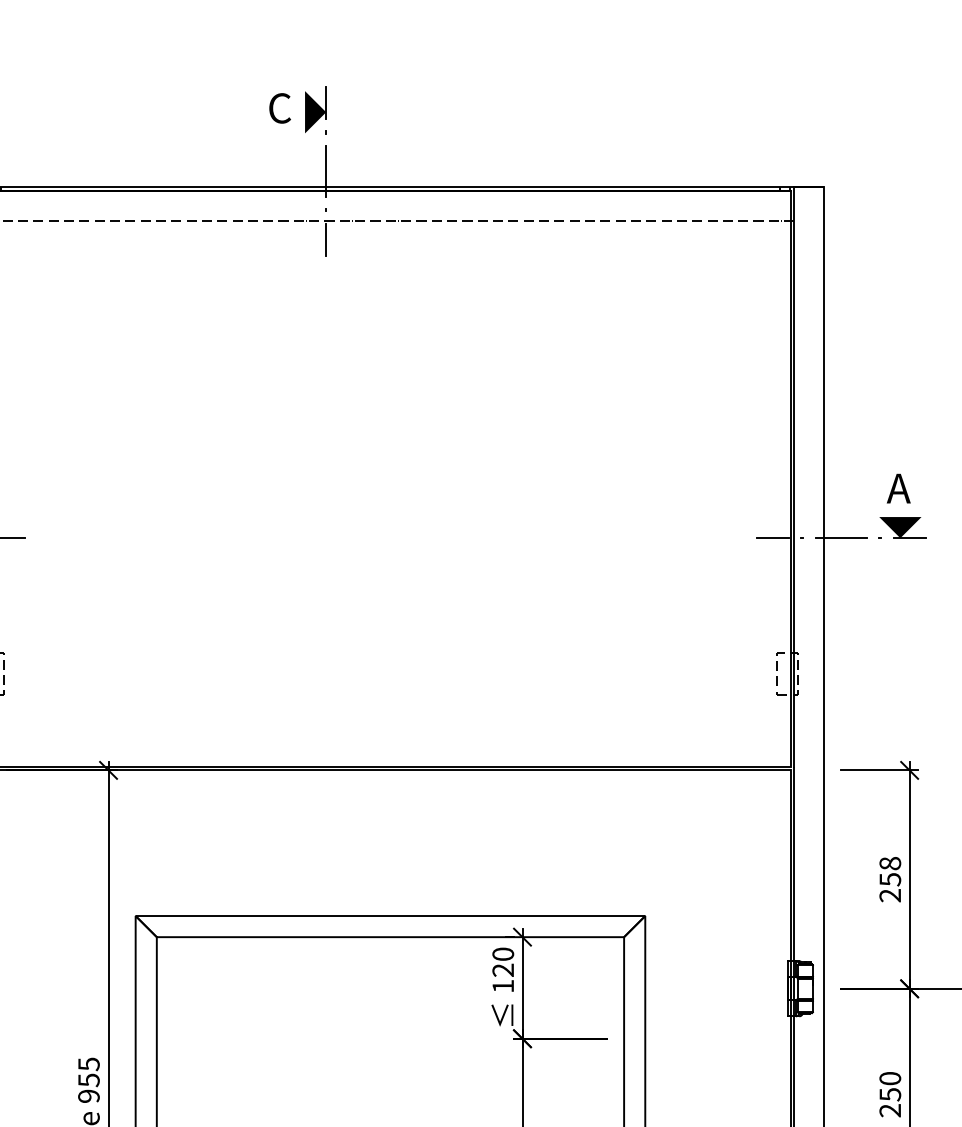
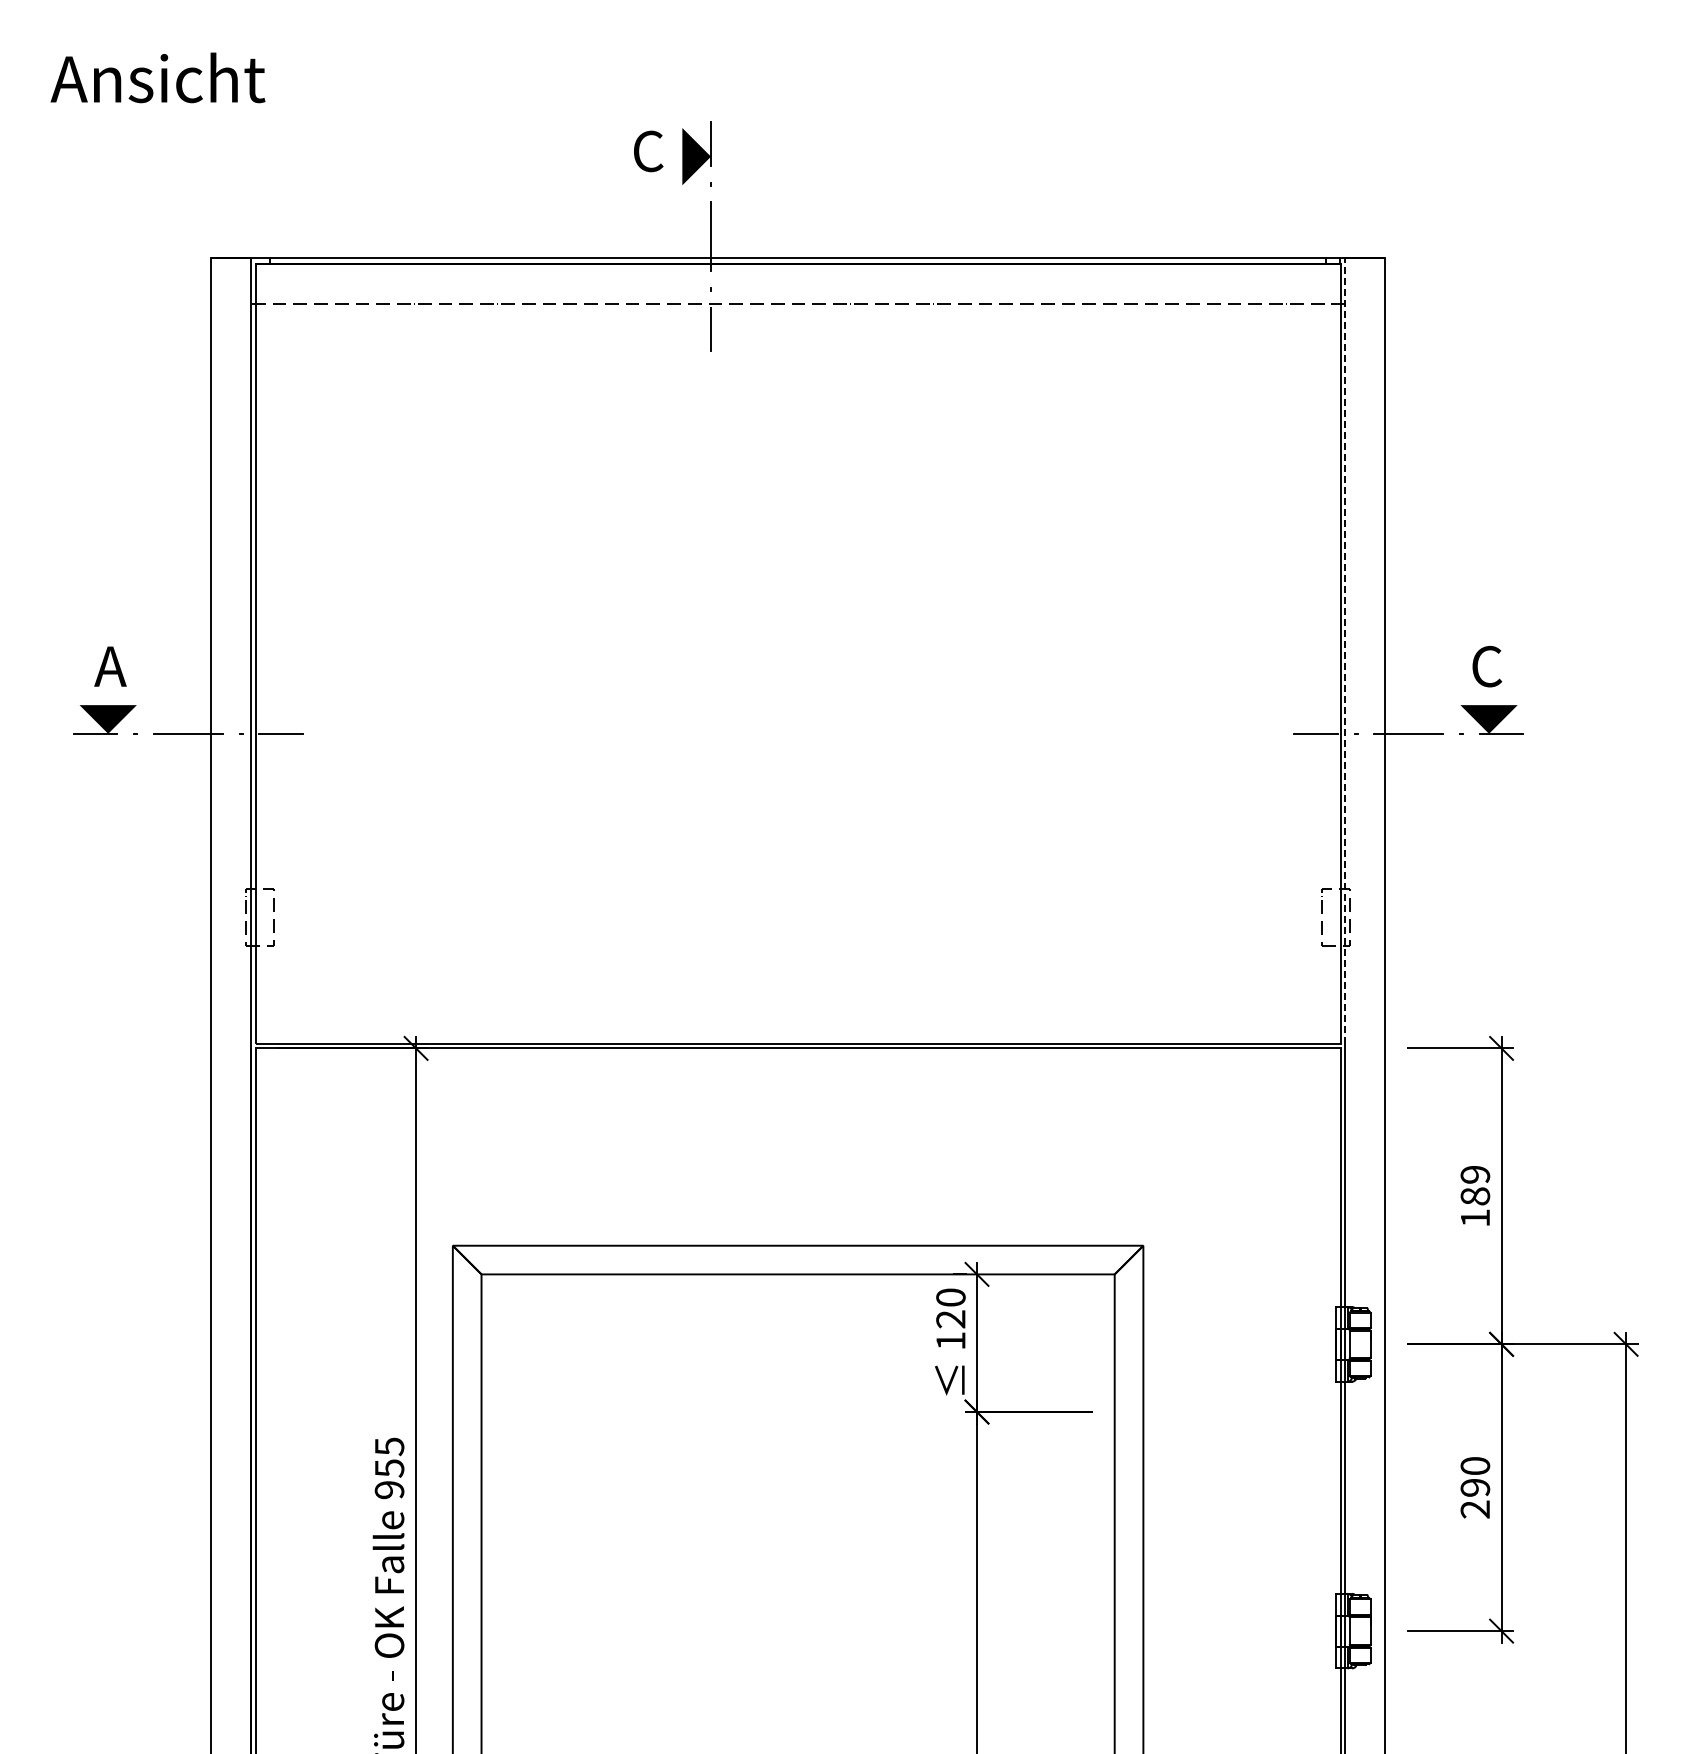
line: (794, 476) -> (1345, 650), solid -> dashed
text: (898, 488) -> (1486, 666), A -> C
text: (890, 879) -> (1475, 1196), 258 -> 189
text: (890, 1095) -> (1475, 1488), 250 -> 290

